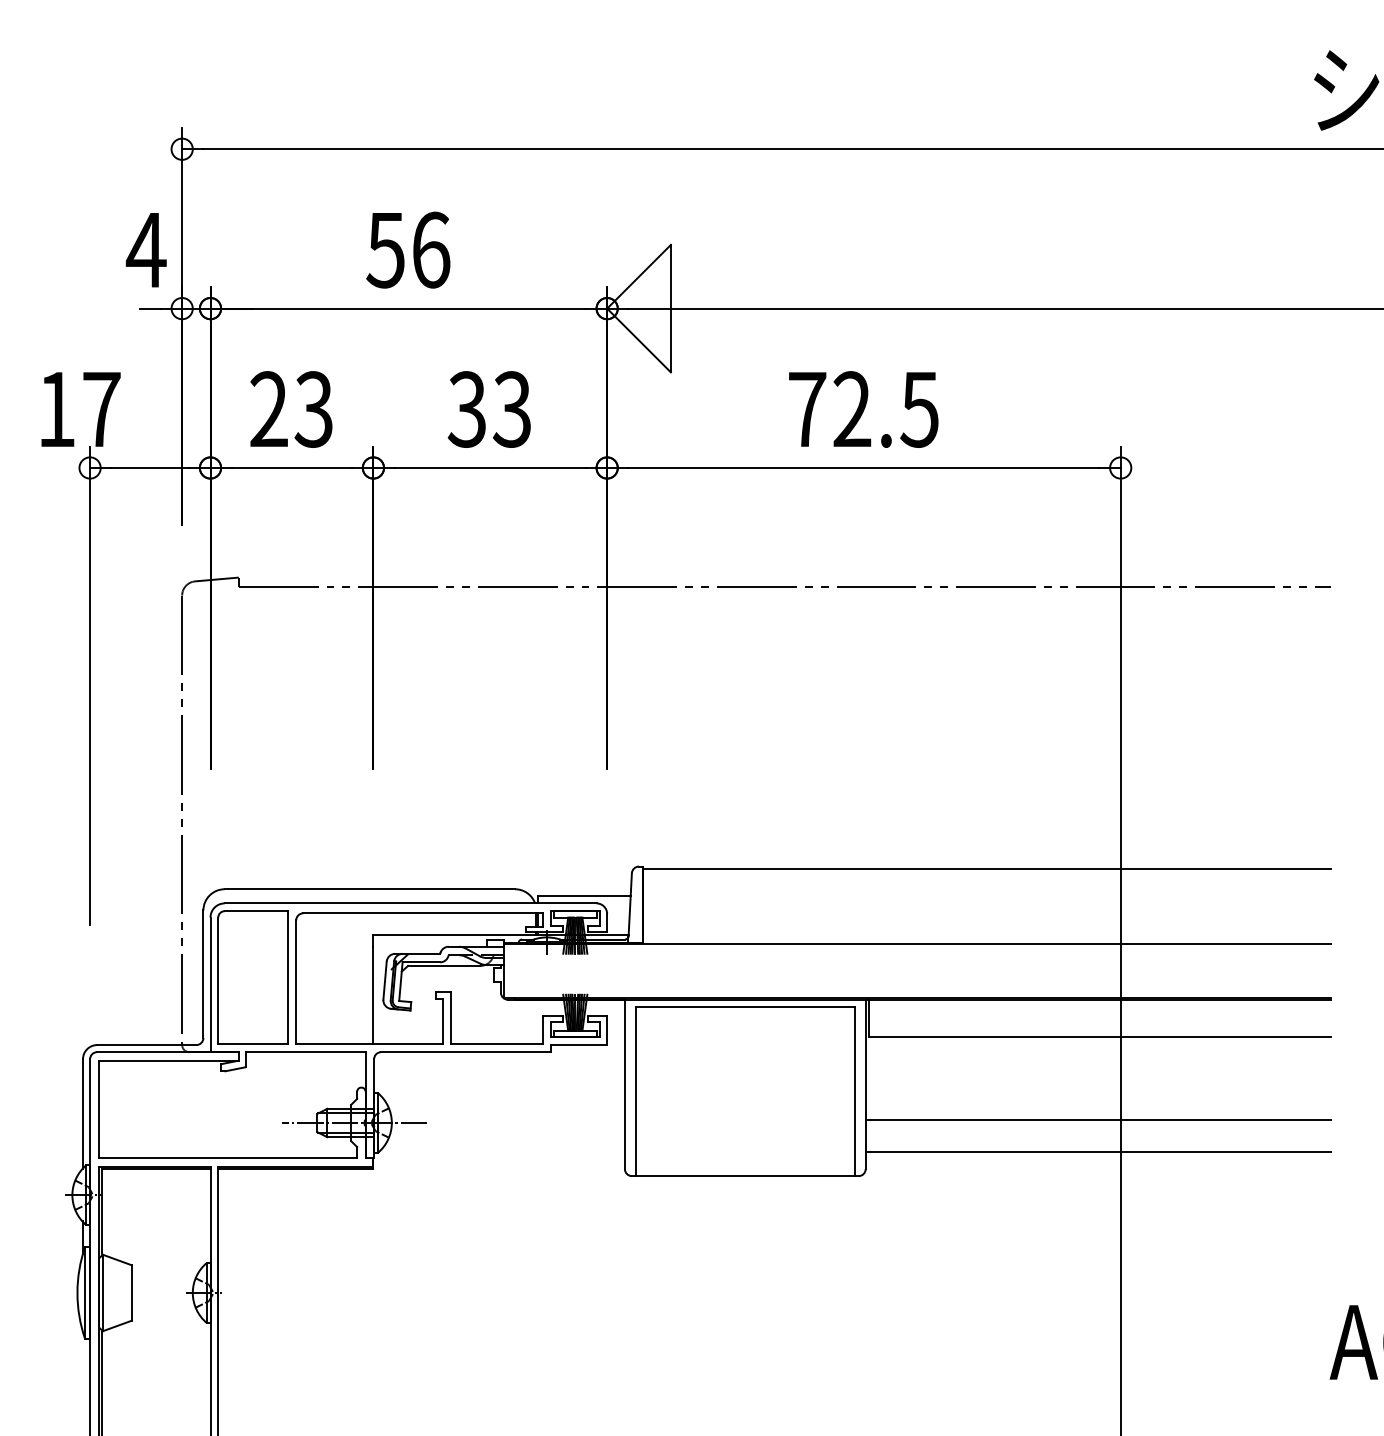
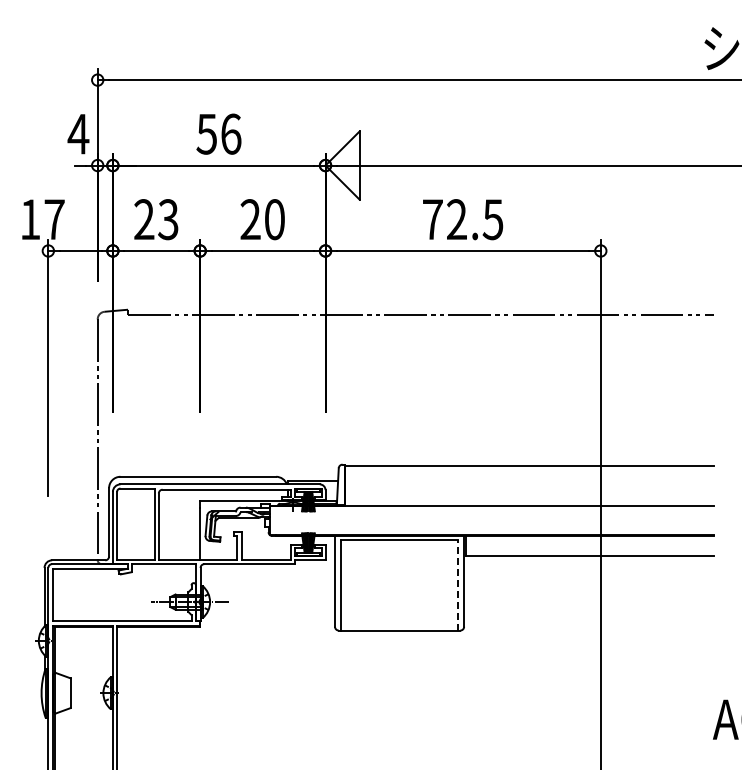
text: (489, 409) -> (262, 219), 33 -> 20
line: (855, 1090) -> (458, 584), solid -> dashed
line: (1097, 1120) -> (588, 600), removed
line: (1097, 1151) -> (588, 617), removed

